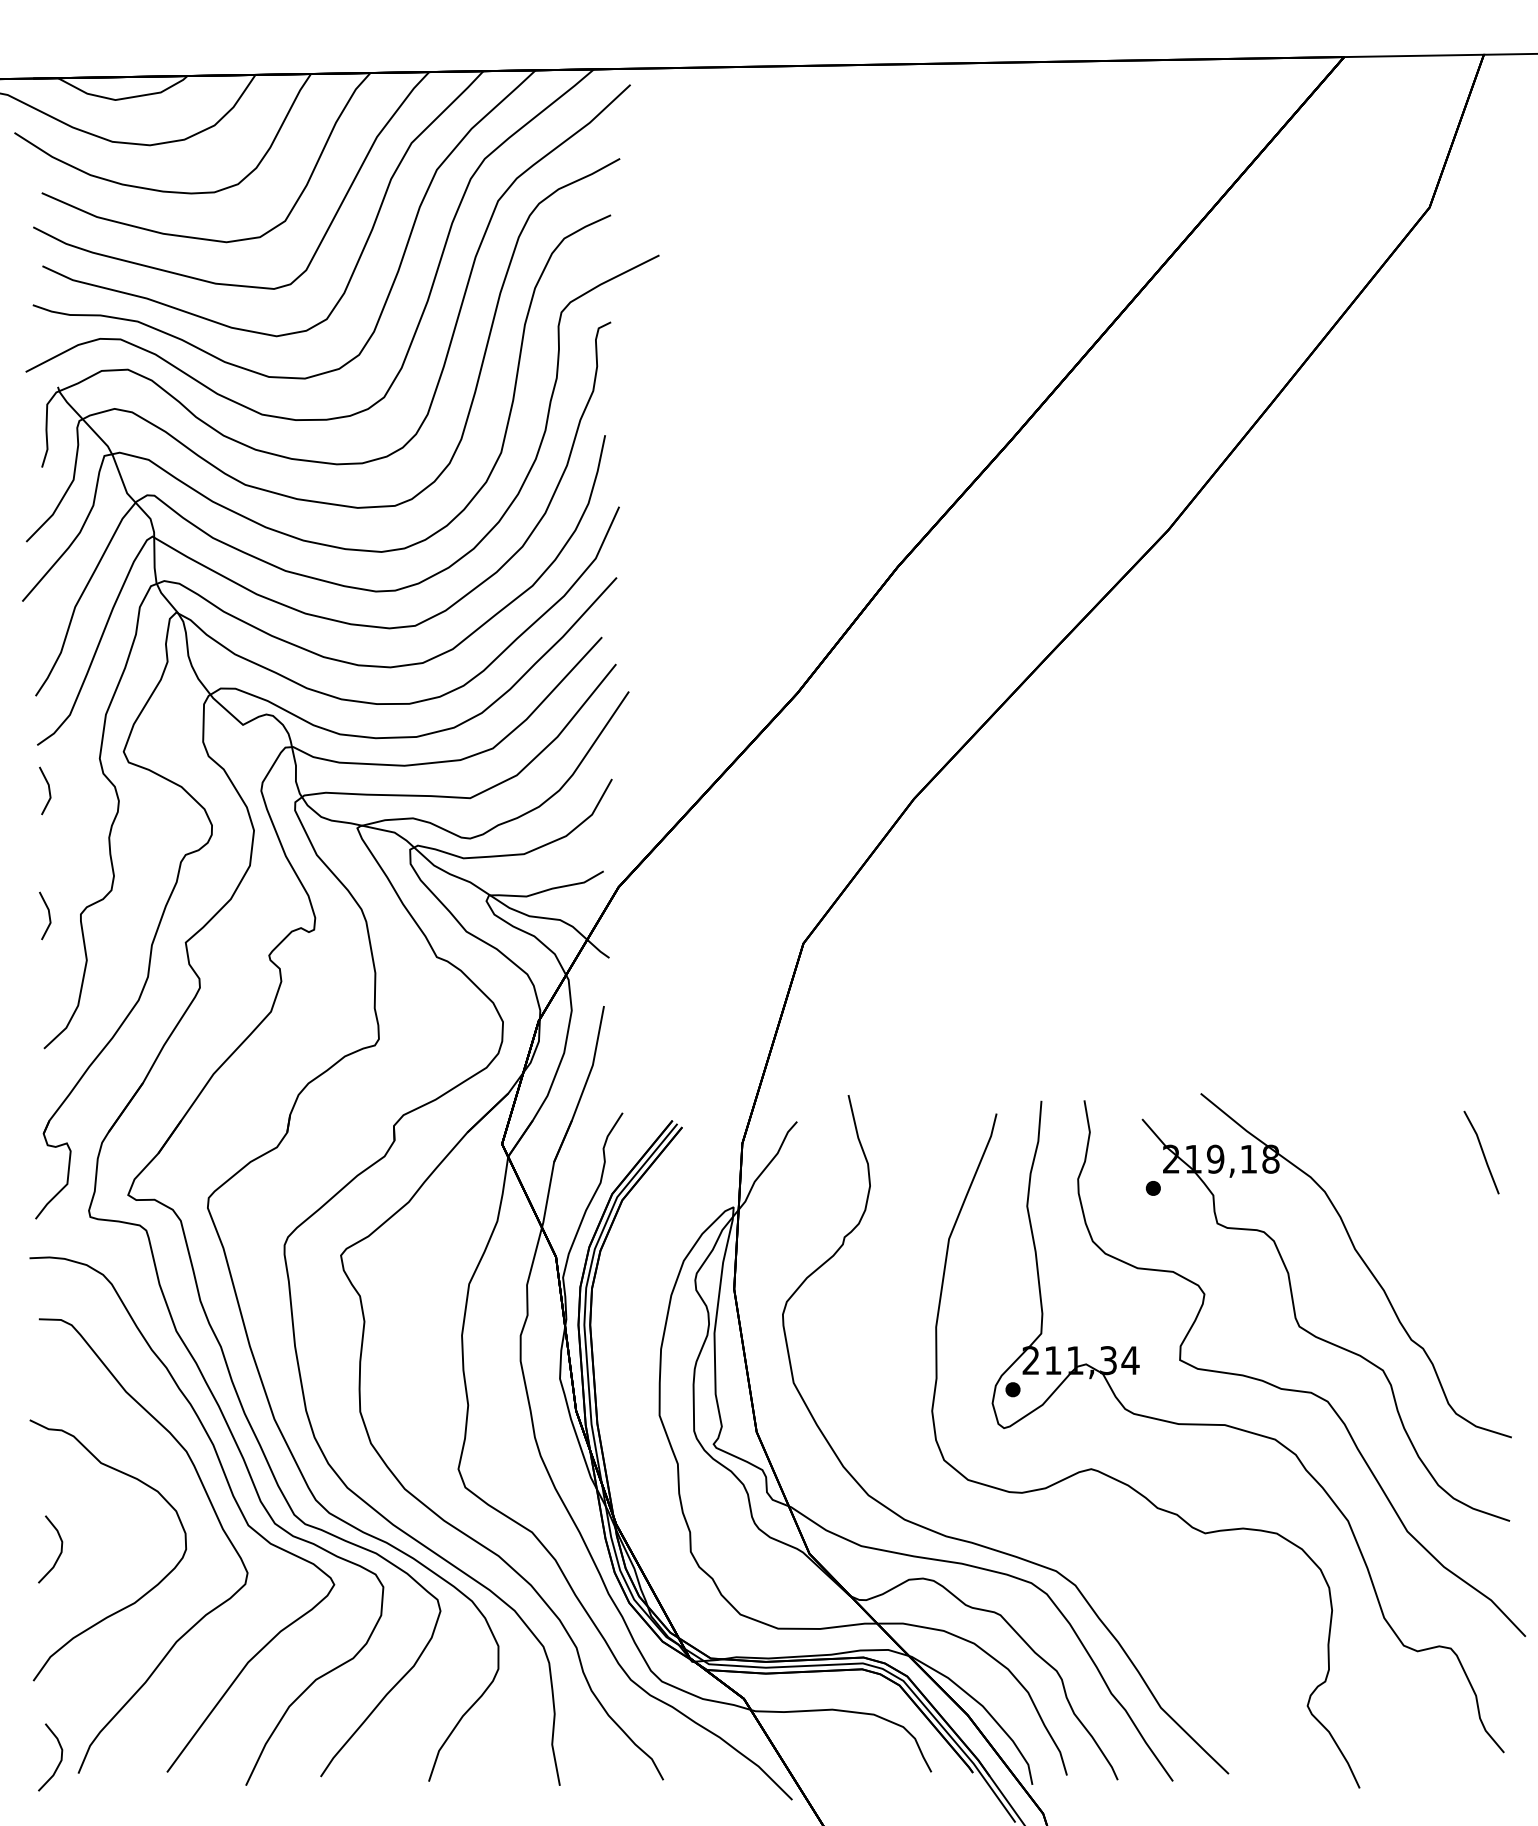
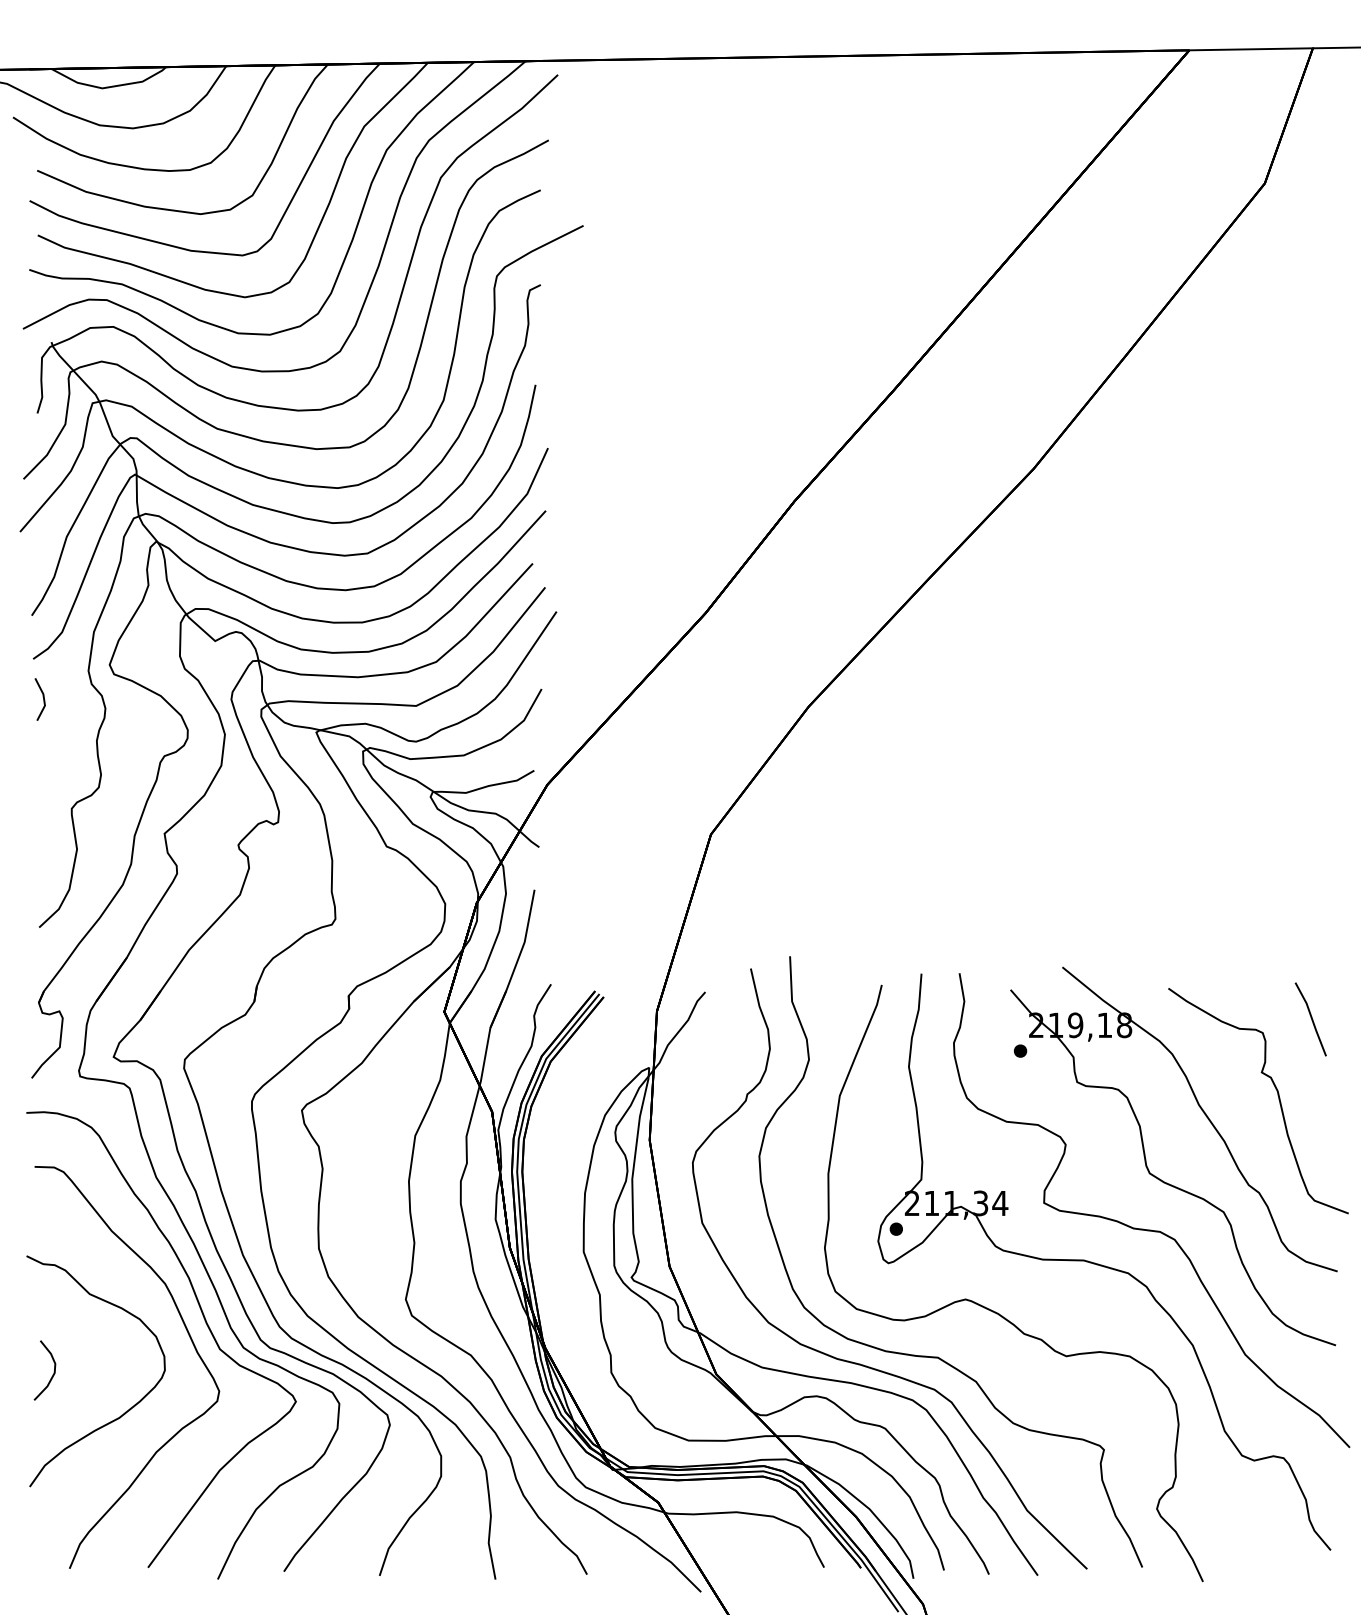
line: (48, 915) -> (43, 809), removed
part: (1444, 1240) -> (1278, 1097), added
curve: (1057, 1533) -> (935, 1356), added
curve: (59, 1761) -> (52, 1558), removed

